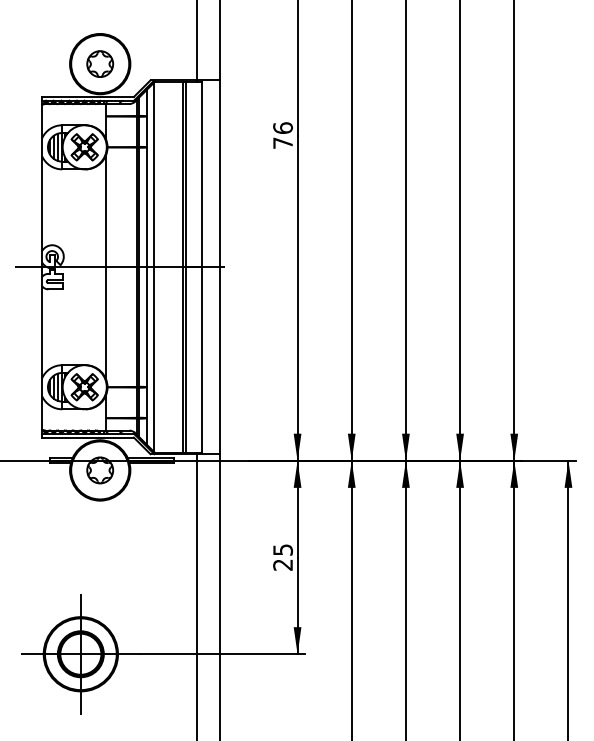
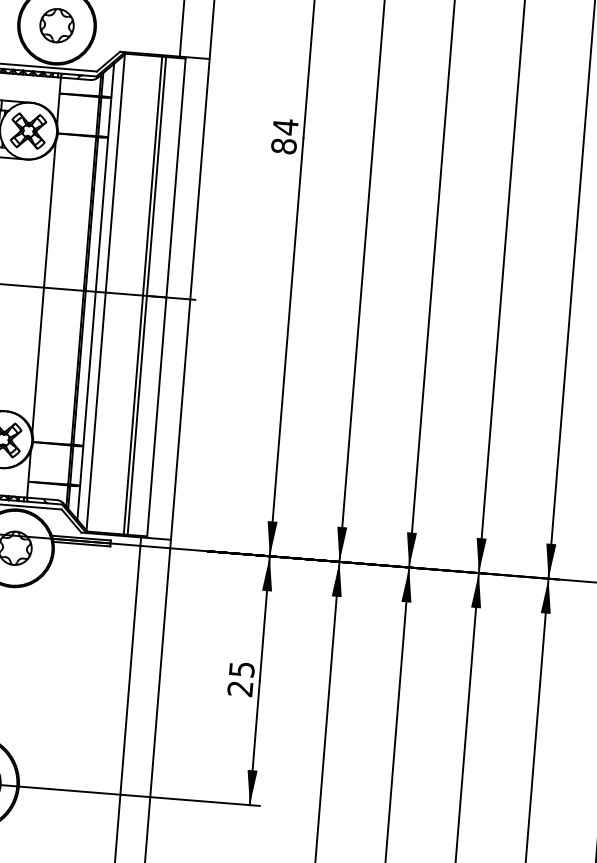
text: (283, 135) -> (285, 136), 76 -> 84

